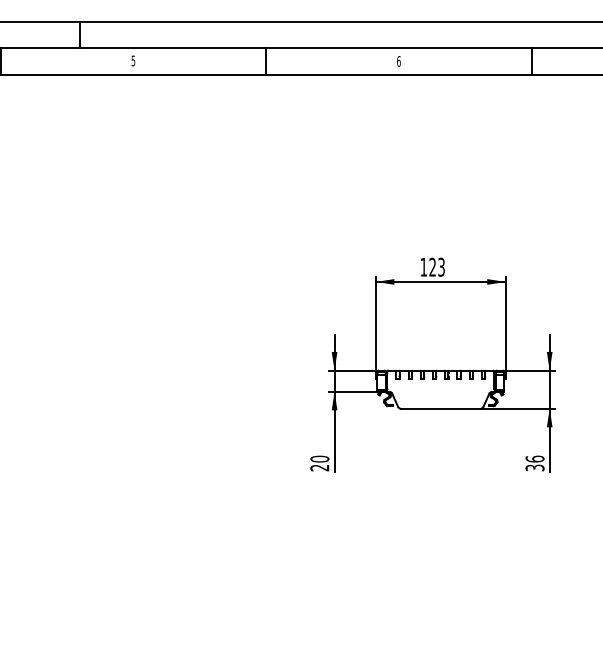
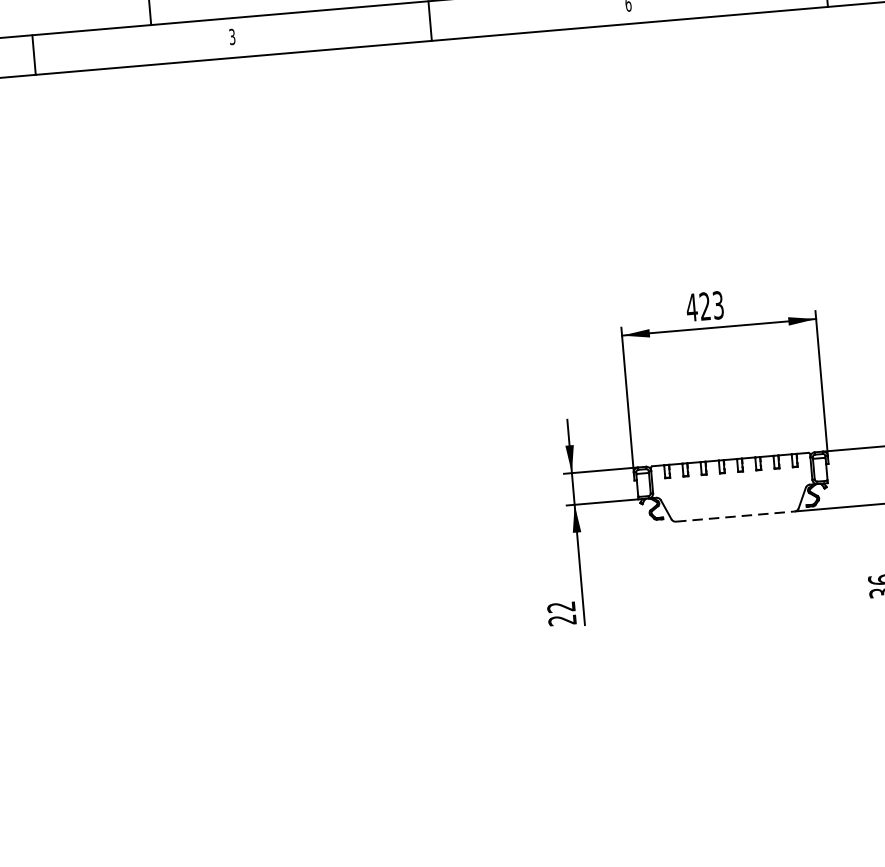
text: (133, 59) -> (232, 34), 5 -> 3
text: (423, 267) -> (691, 308), 123 -> 423
line: (440, 408) -> (734, 516), solid -> dashed
text: (319, 458) -> (560, 606), 20 -> 22

